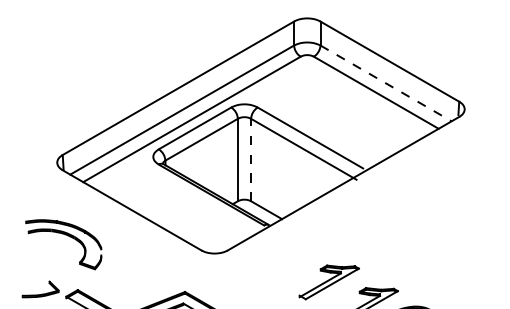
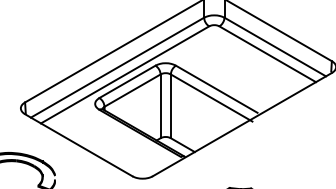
line: (386, 83) -> (275, 47), dashed -> solid
line: (251, 159) -> (171, 105), dashed -> solid

